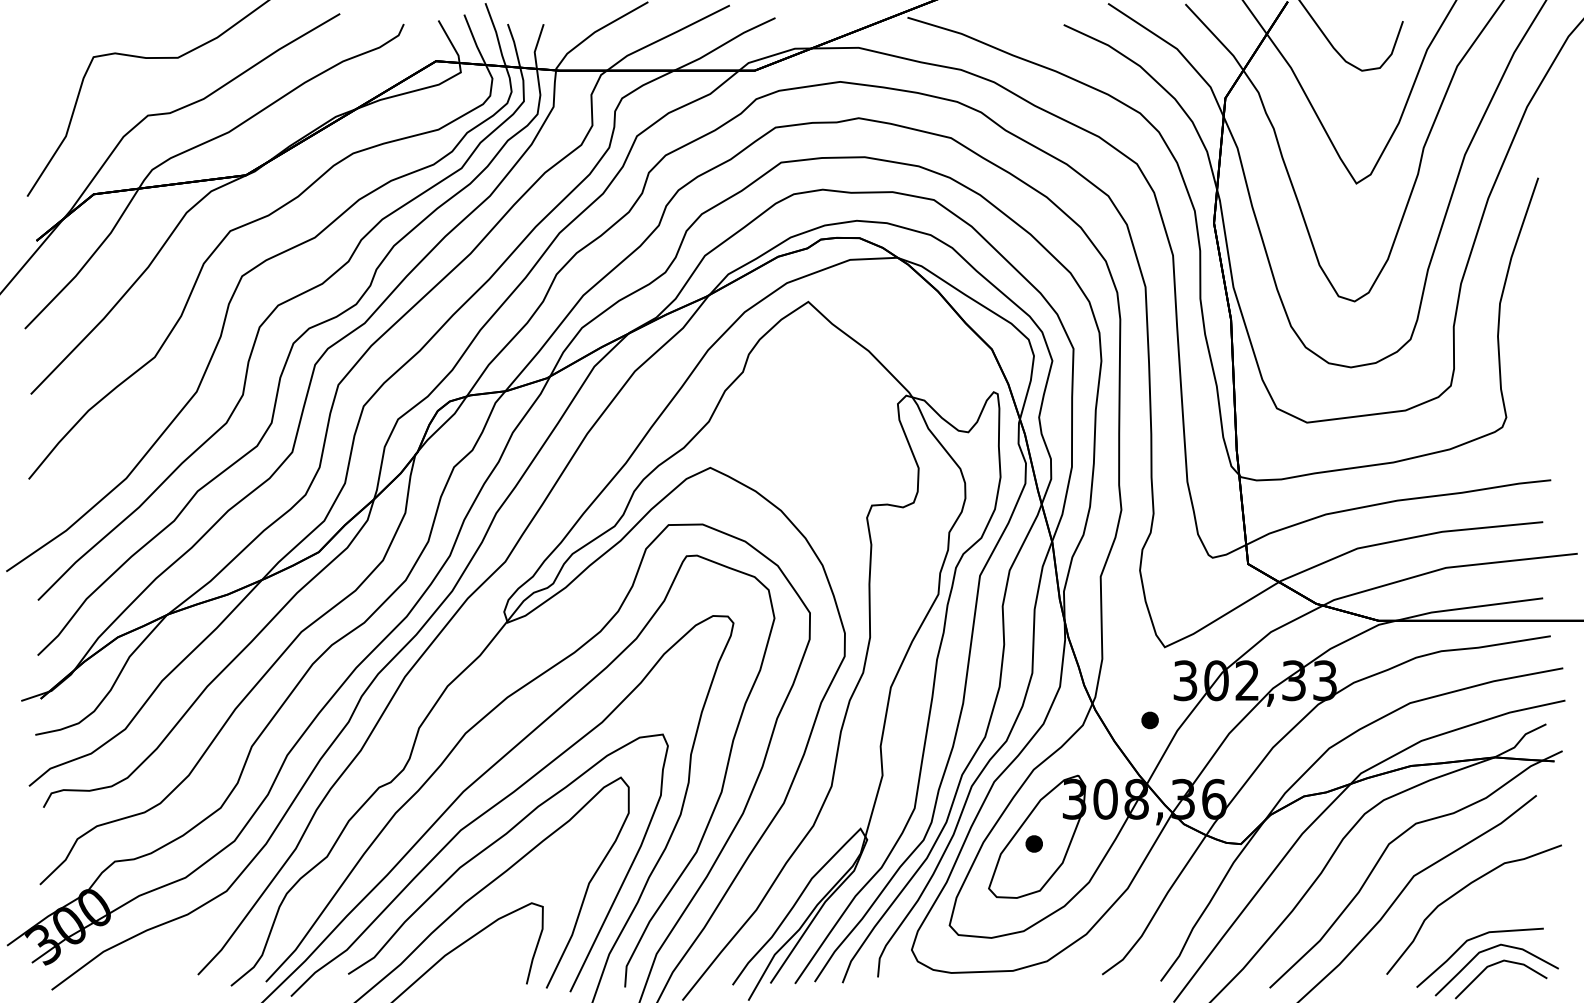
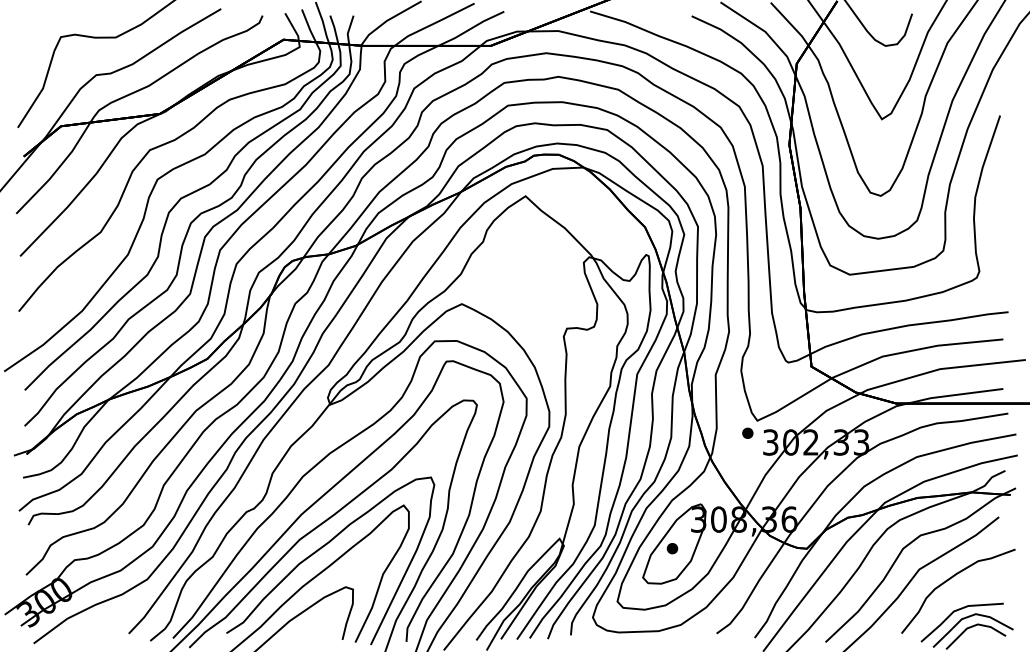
part: (1149, 719) -> (747, 432), moved

